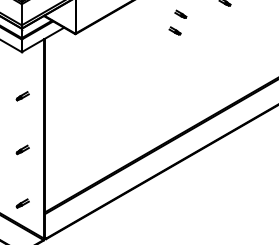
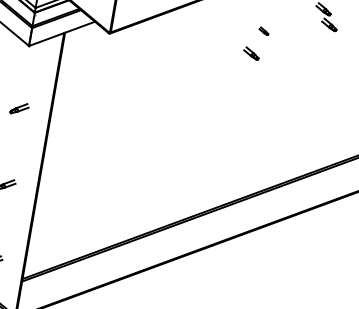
part: (180, 13) -> (263, 30), size x0.6

